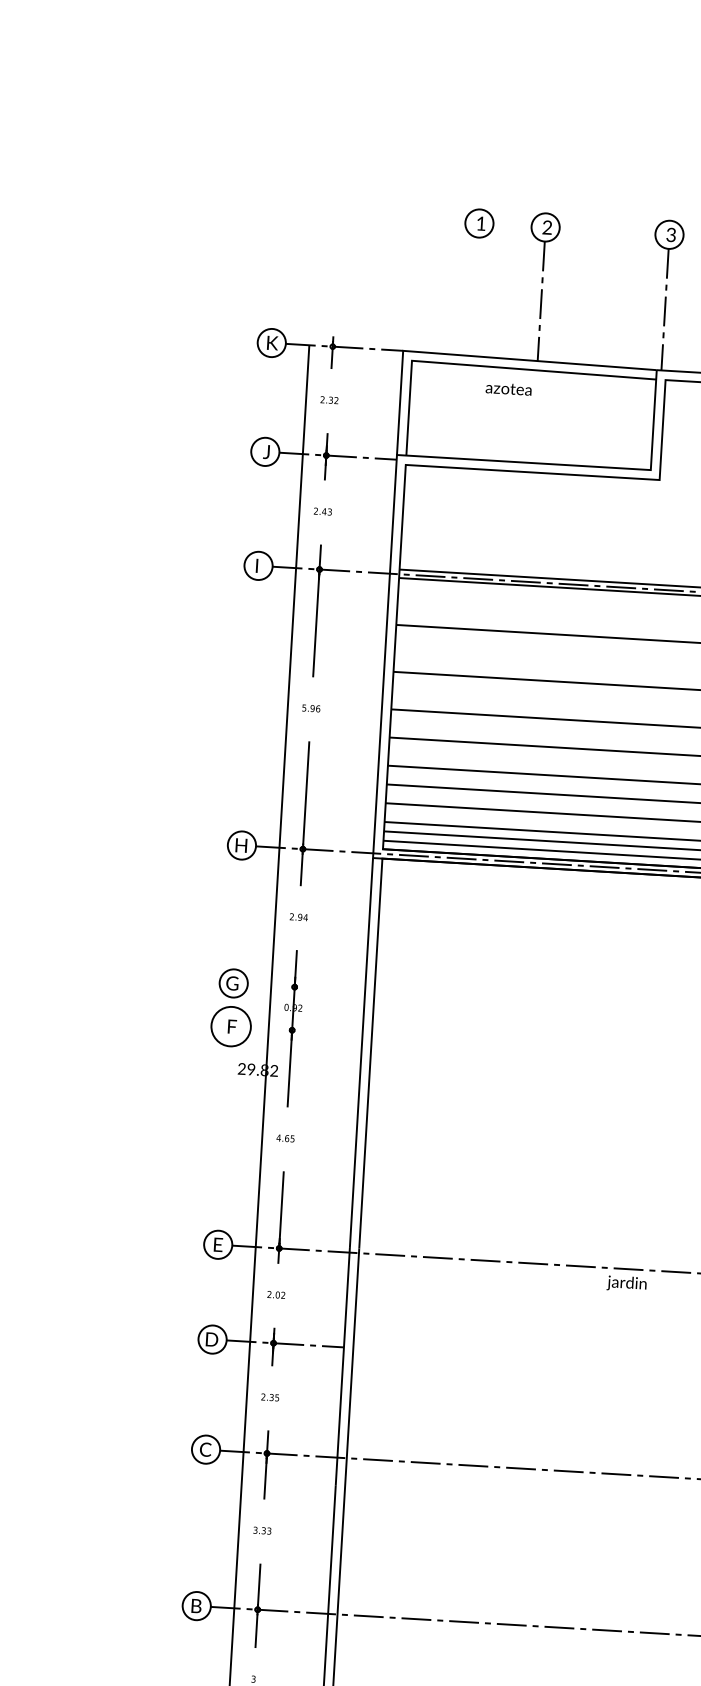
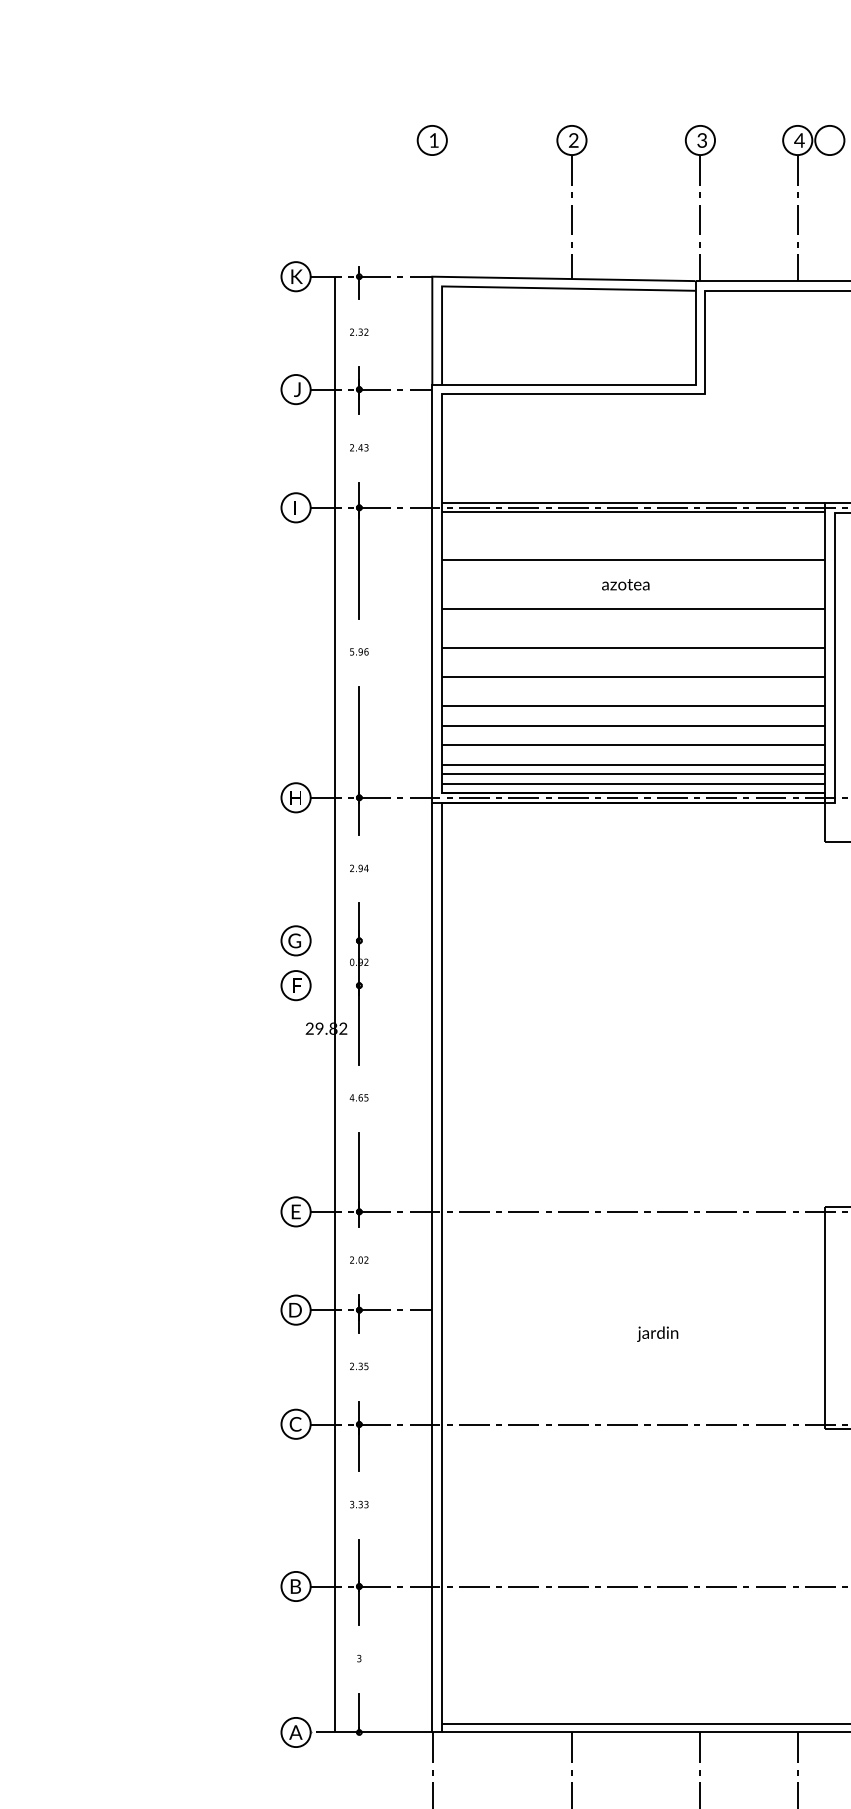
part: (478, 223) -> (431, 140), moved
text: (508, 388) -> (625, 584), moved
circle: (230, 1026) -> (295, 985), size x0.71
text: (626, 1283) -> (657, 1333), moved

